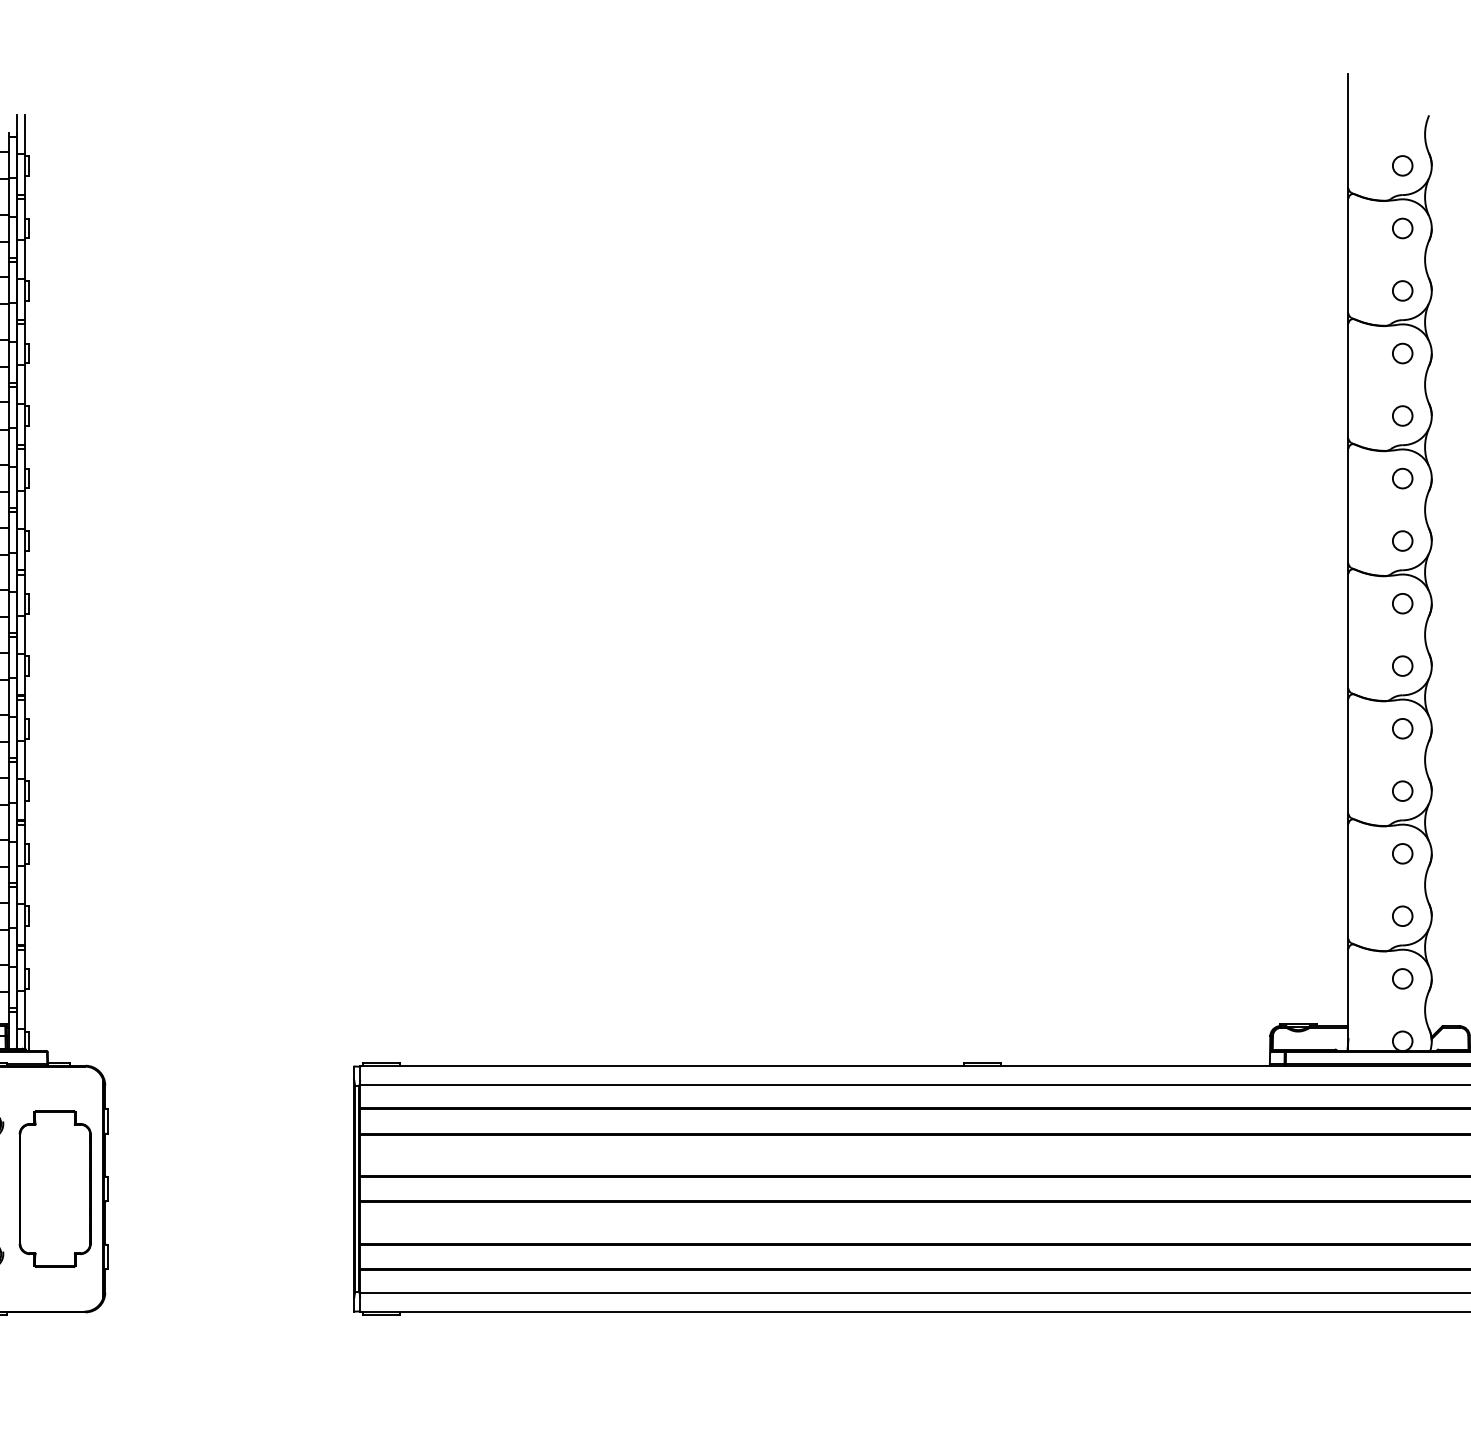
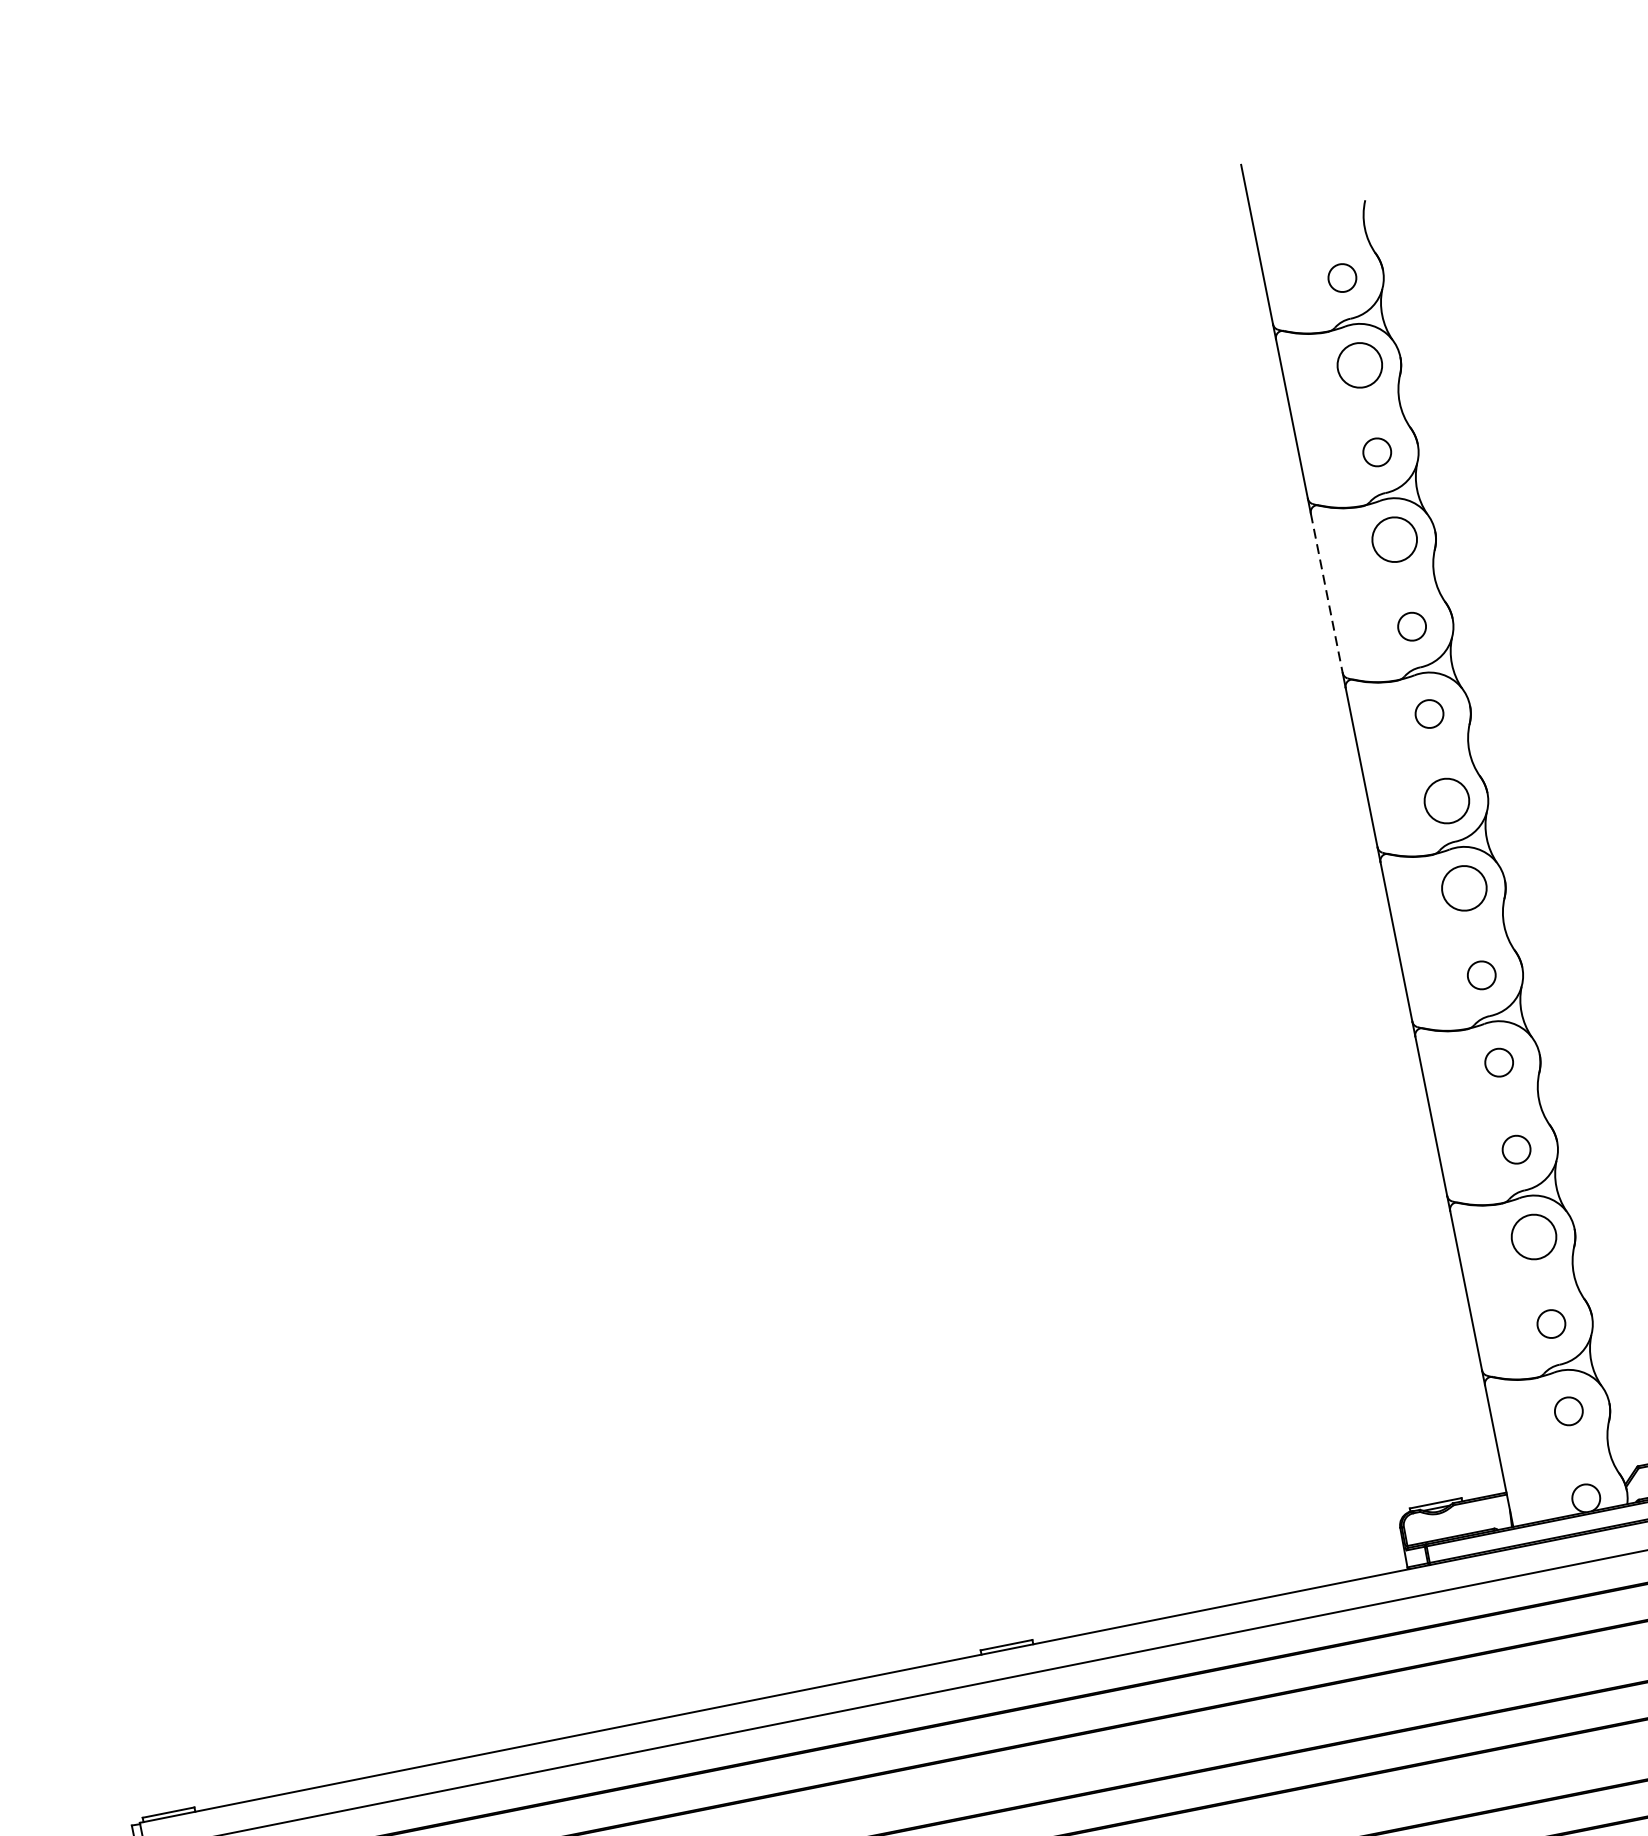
circle: (1402, 228) -> (1359, 365), size x1.6
circle: (1402, 353) -> (1394, 539), size x1.6
line: (1348, 381) -> (1326, 593), solid -> dashed
circle: (1402, 540) -> (1446, 800), size x1.6
circle: (1402, 603) -> (1464, 888), size x1.6
circle: (1402, 853) -> (1533, 1236), size x1.6

